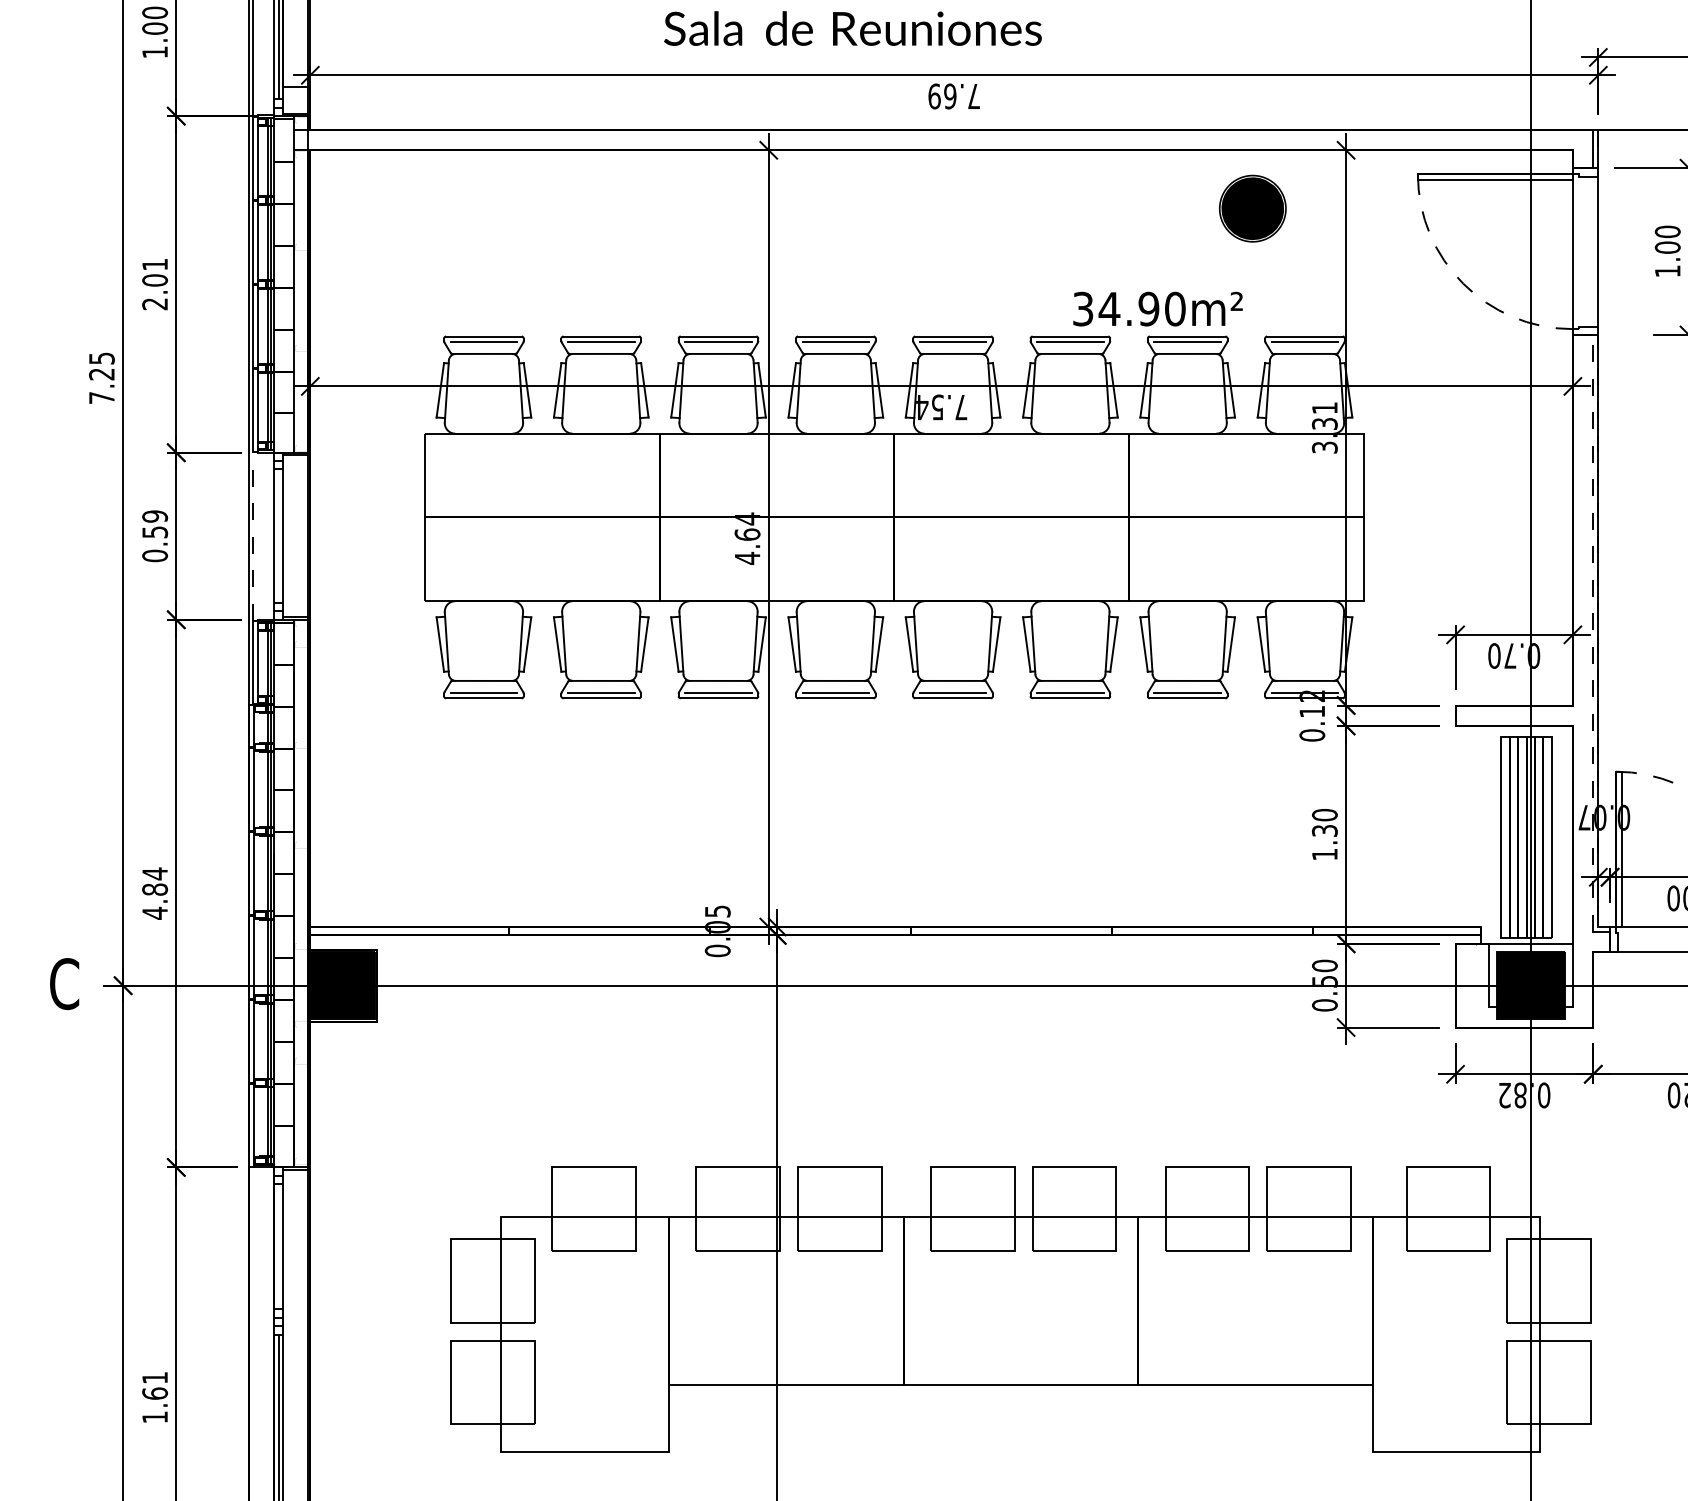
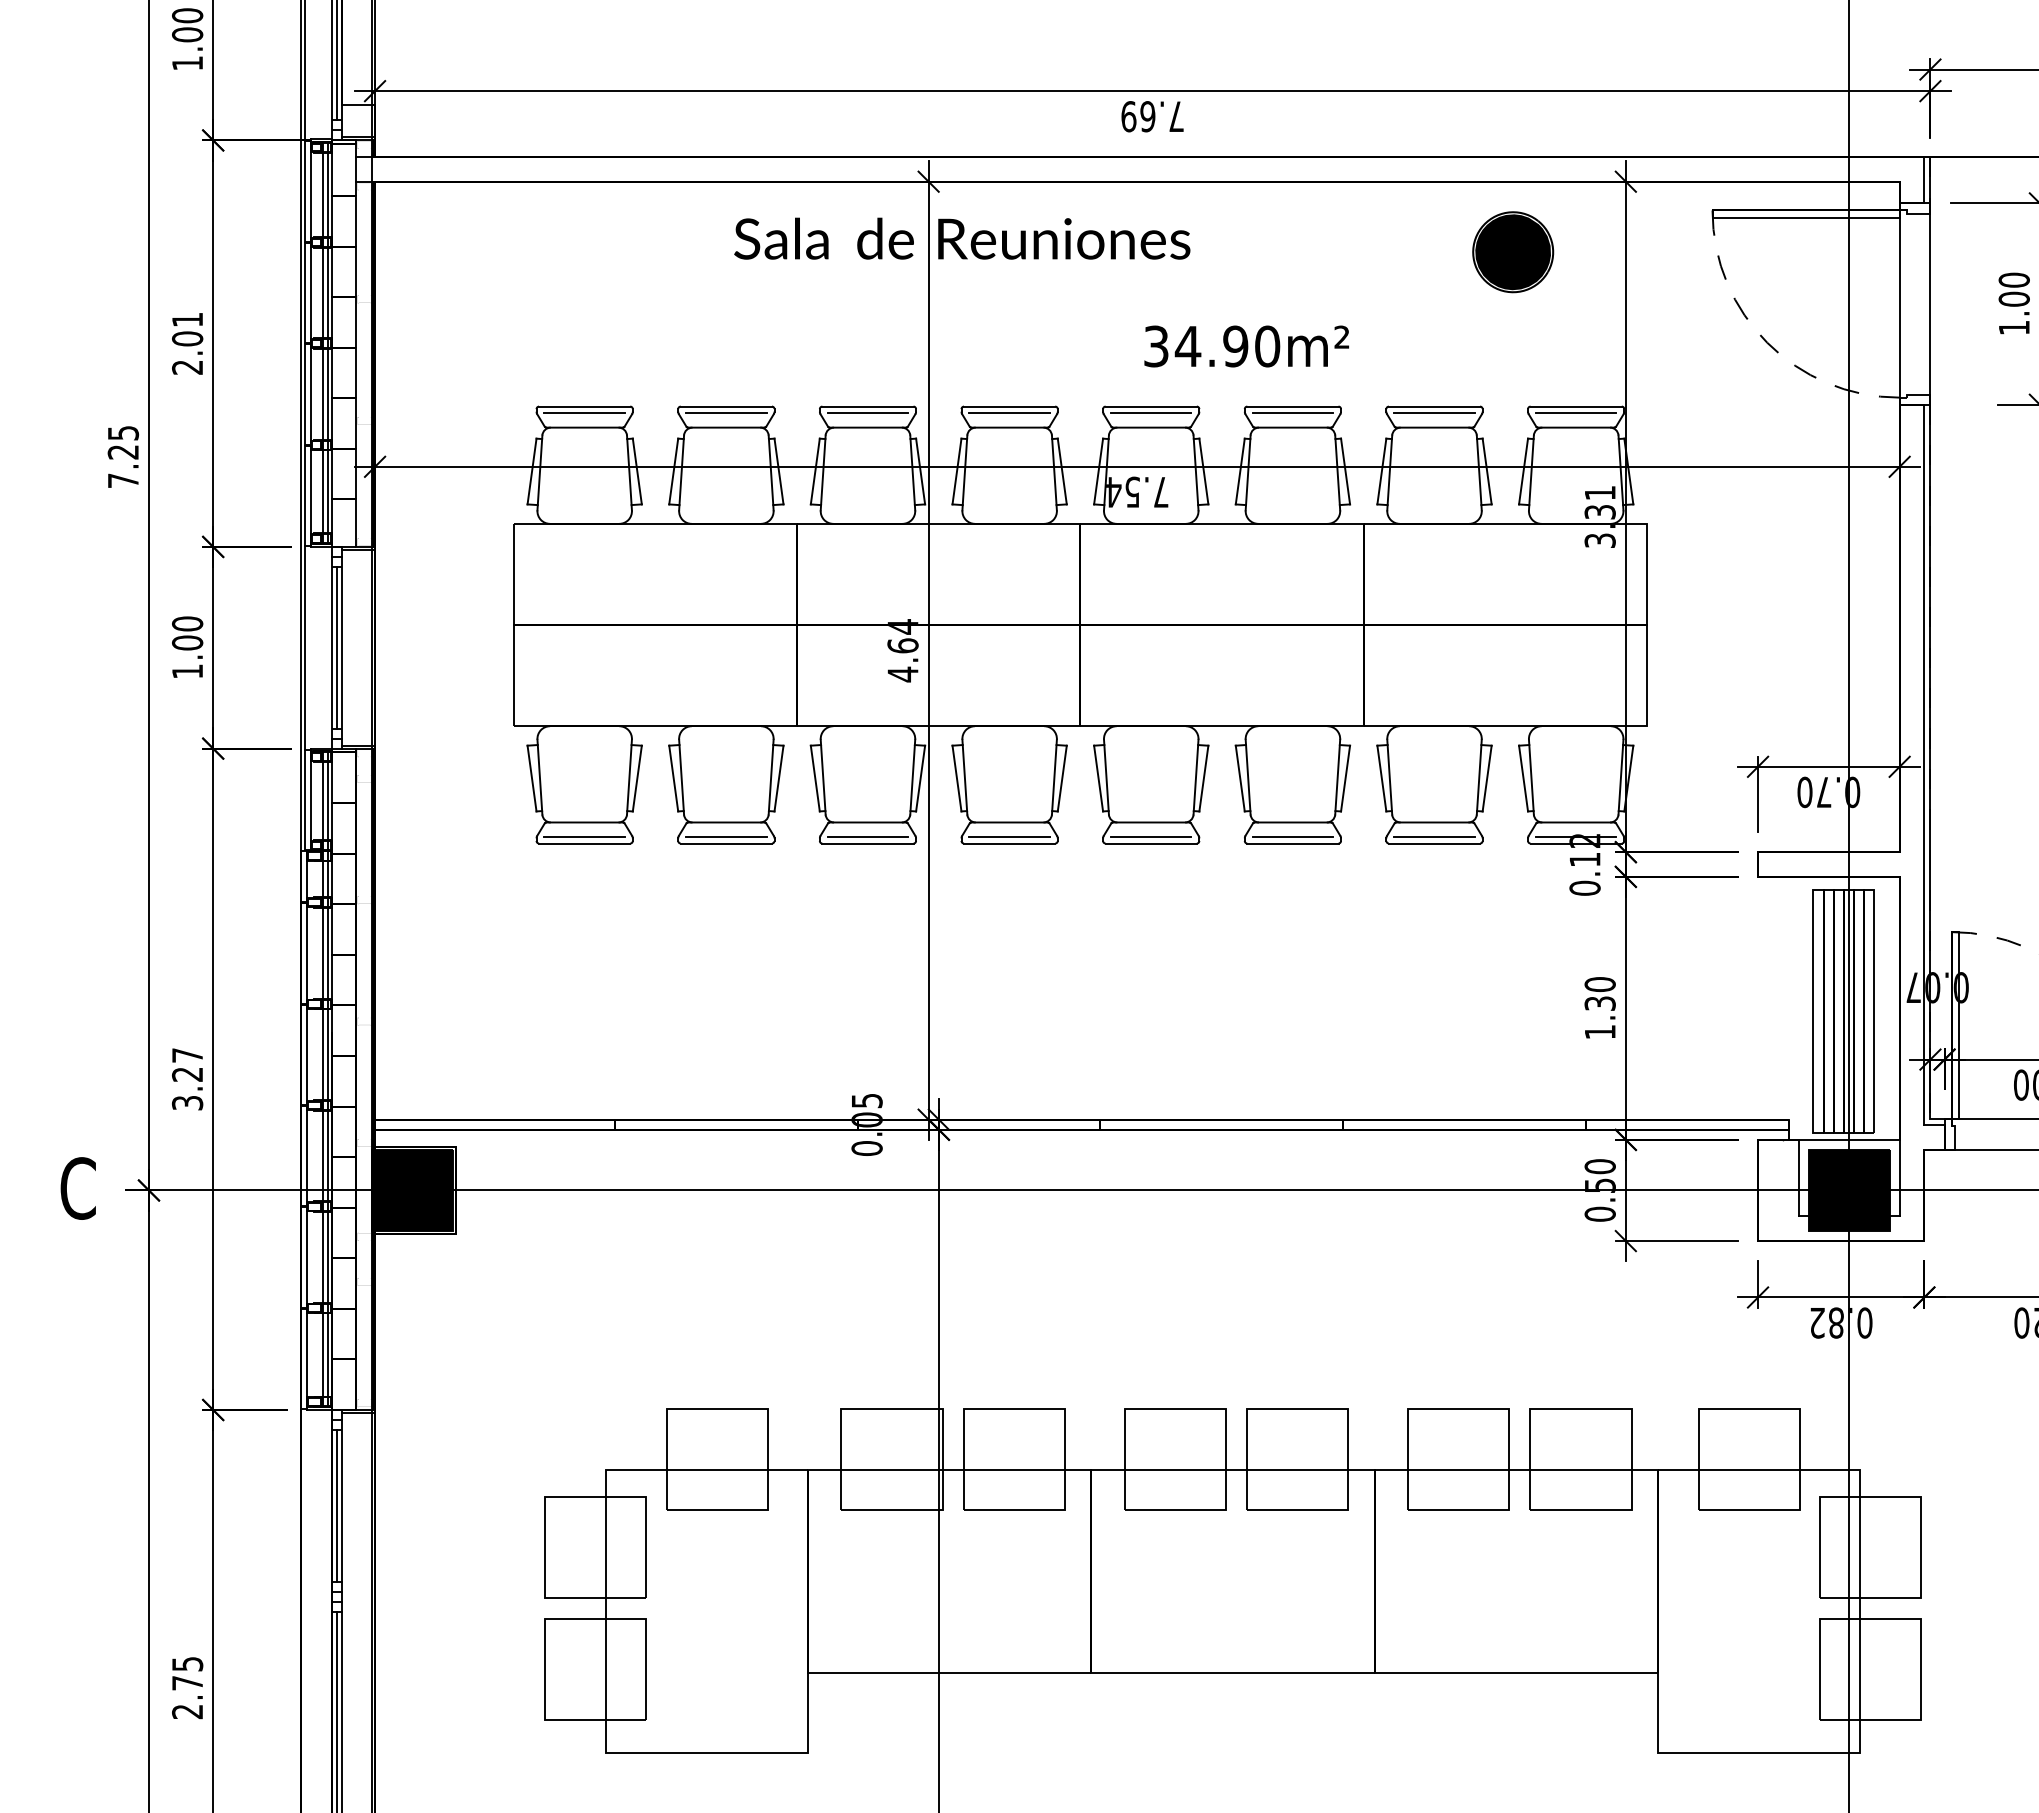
text: (853, 28) -> (962, 238), moved
text: (1157, 309) -> (1246, 346), moved
text: (155, 536) -> (187, 647), 0.59 -> 1.00
line: (252, 536) -> (305, 647), dashed -> solid
line: (278, 536) -> (336, 647), added
line: (1593, 632) -> (1924, 764), dashed -> solid
text: (155, 893) -> (187, 1079), 4.84 -> 3.27
line: (278, 1246) -> (336, 1505), added
text: (155, 1398) -> (187, 1688), 1.61 -> 2.75

